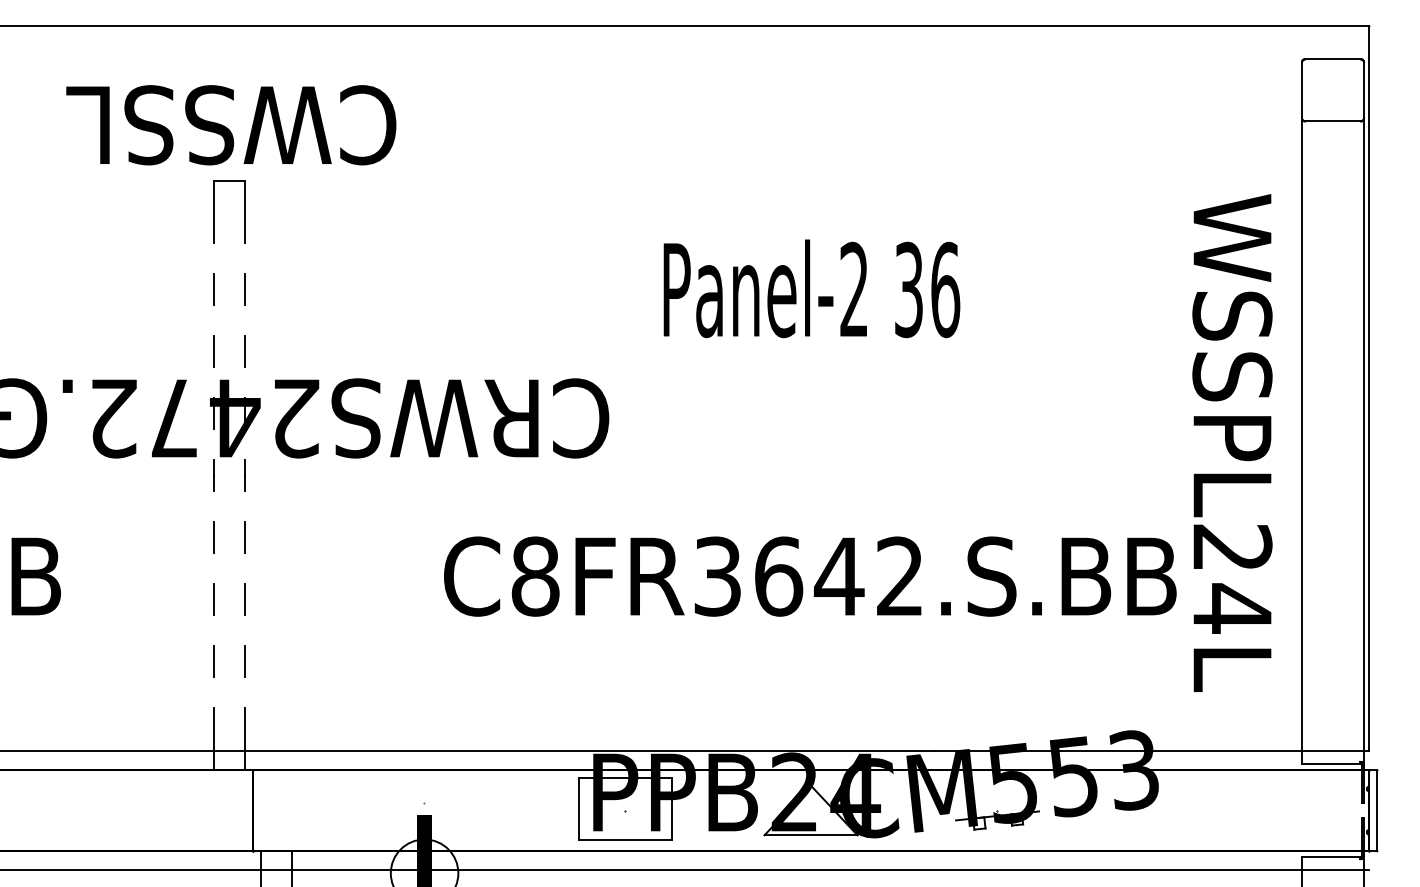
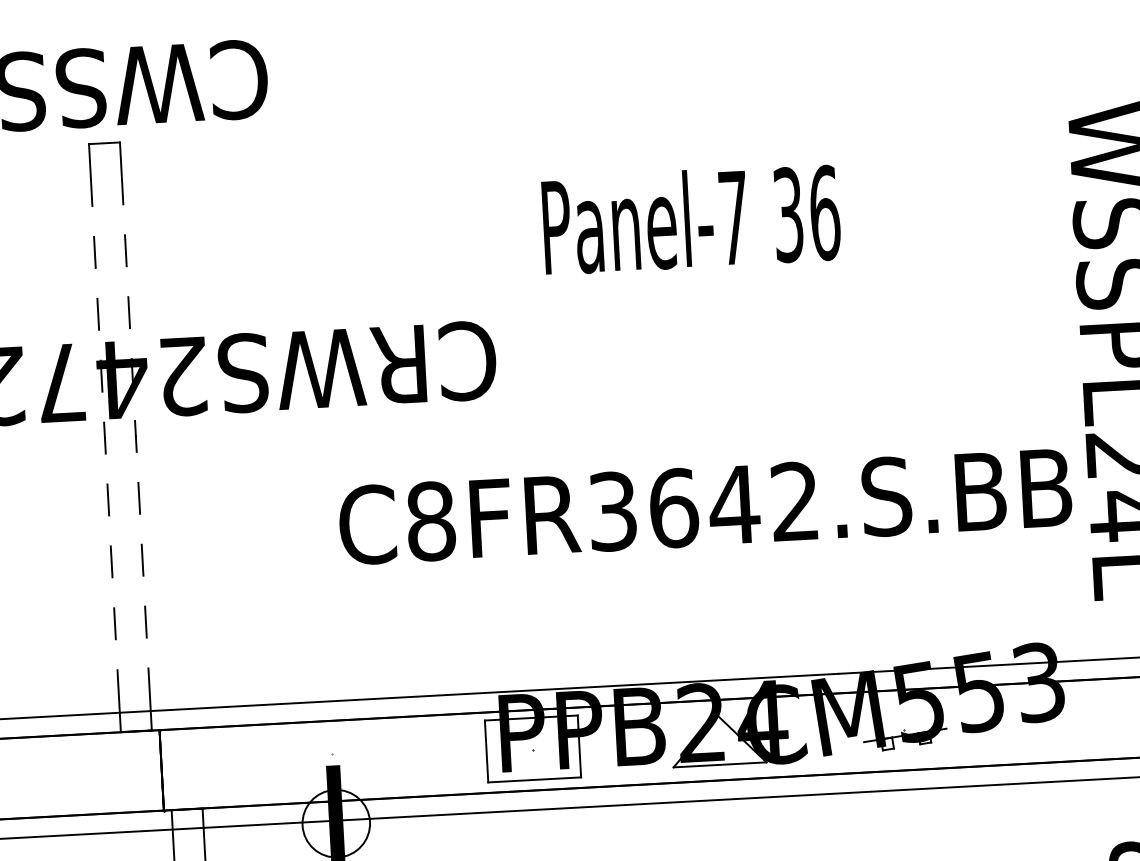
text: (853, 288) -> (732, 216), Panel-2 -> Panel-7

